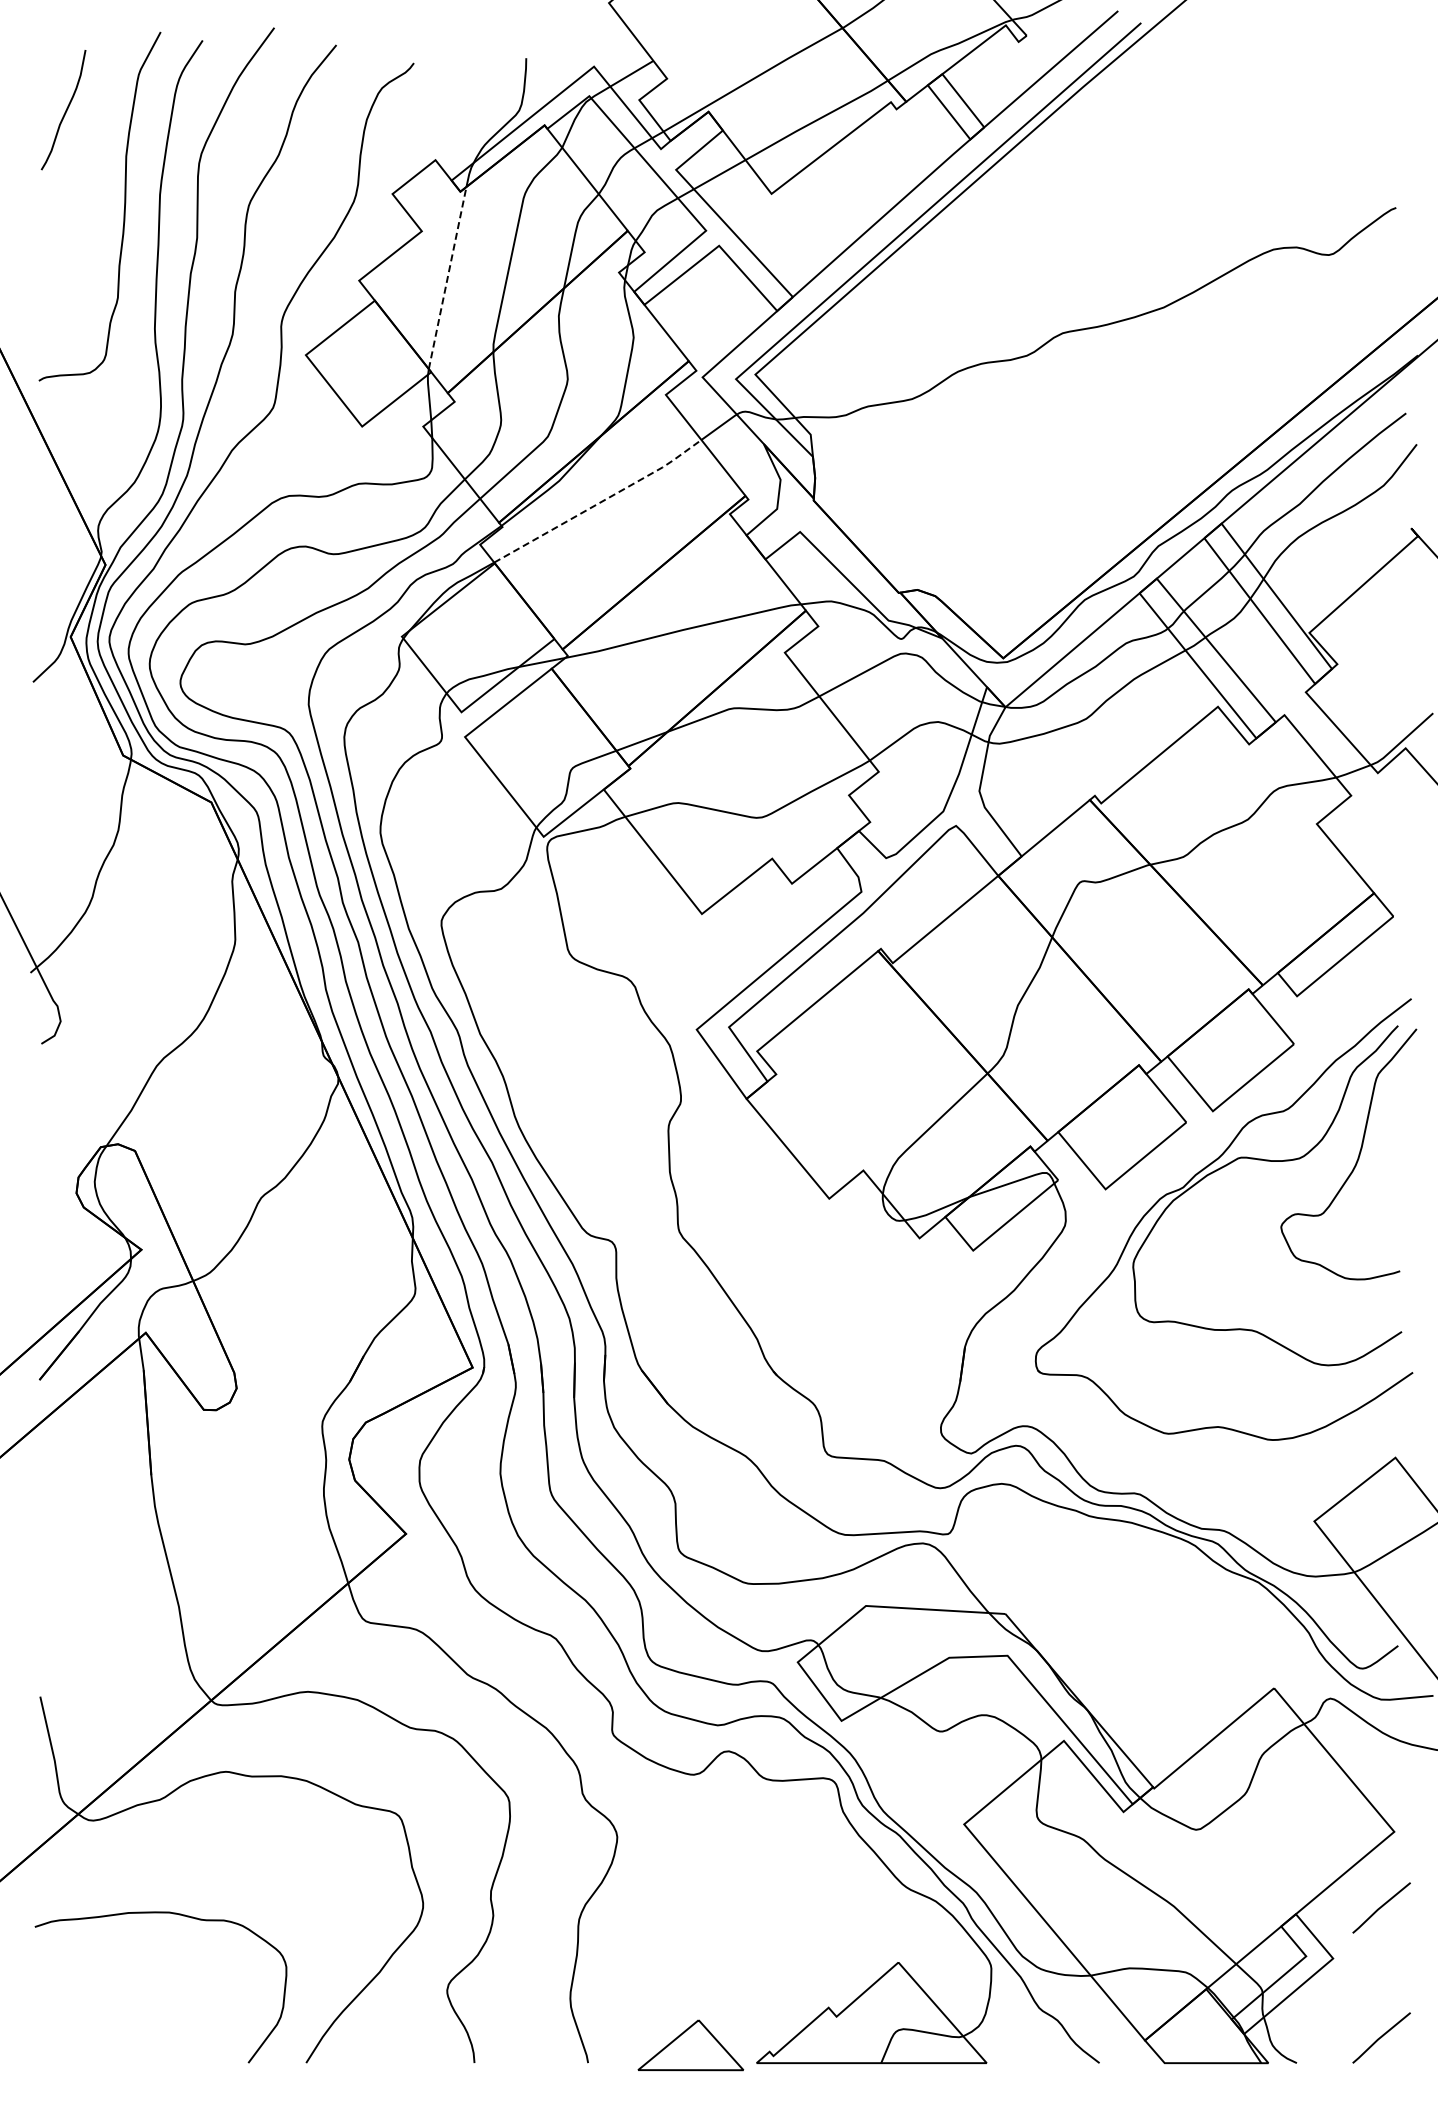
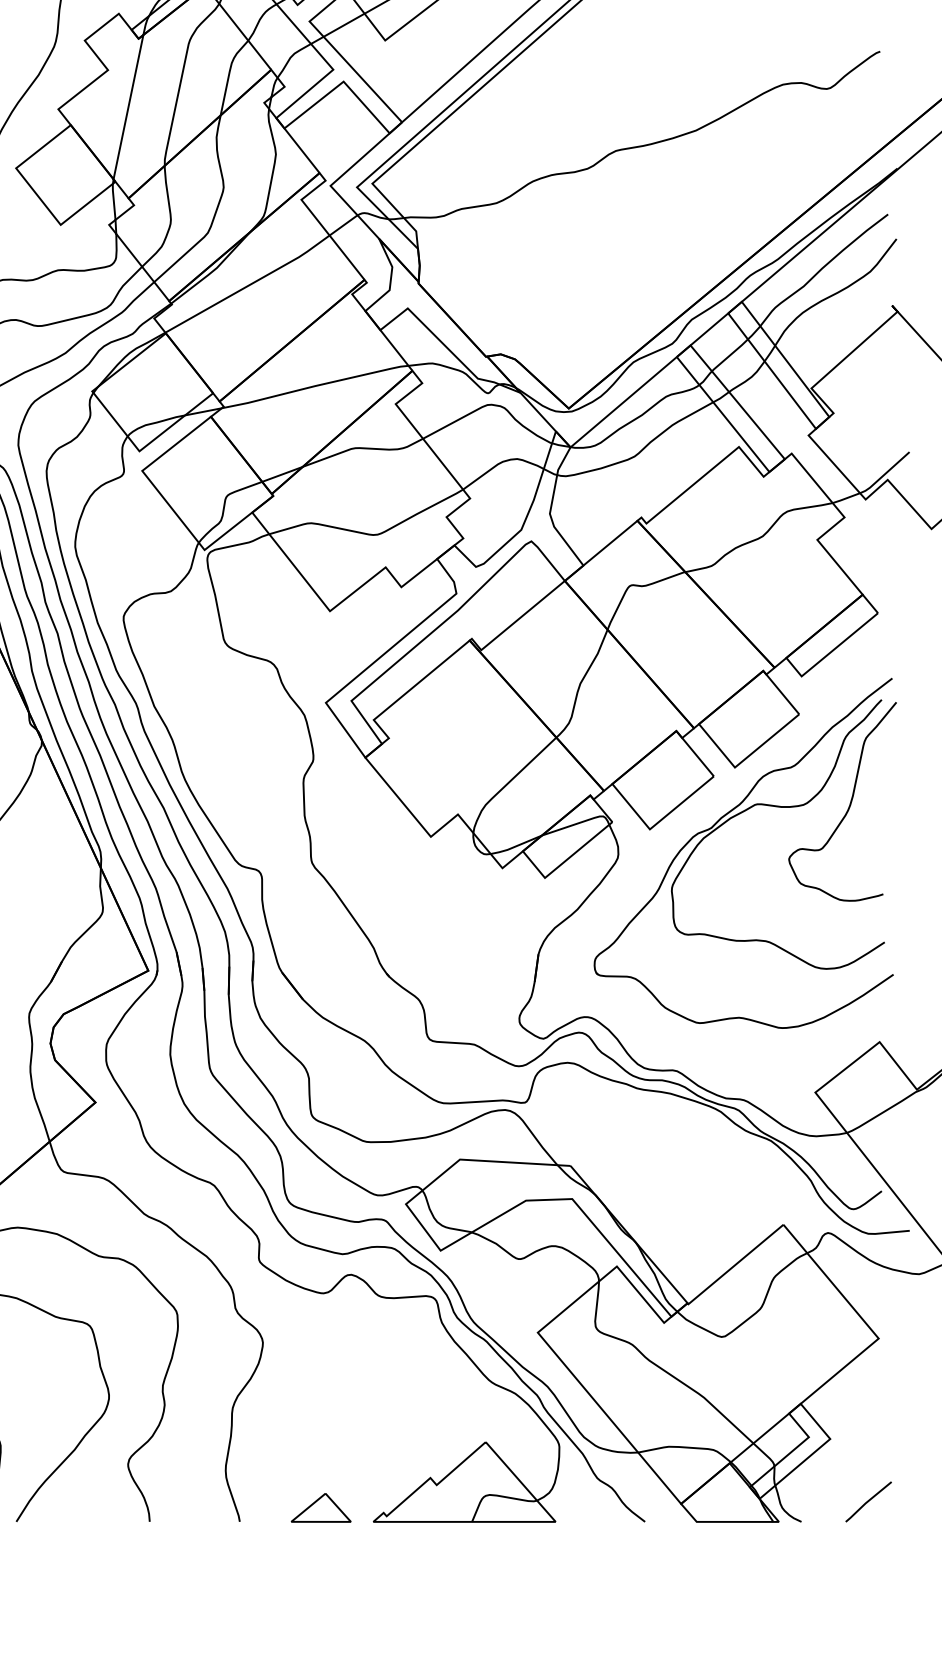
line: (447, 278) -> (128, 107), dashed -> solid
line: (600, 502) -> (249, 285), dashed -> solid
line: (1381, 1907) -> (868, 1398), removed
part: (690, 2045) -> (320, 1507), size x0.71

